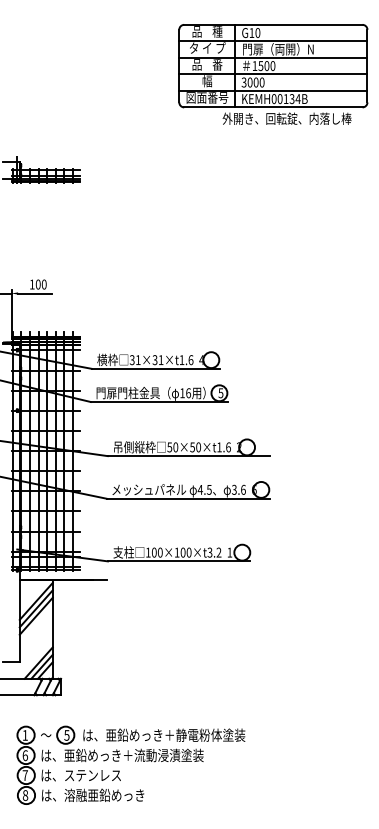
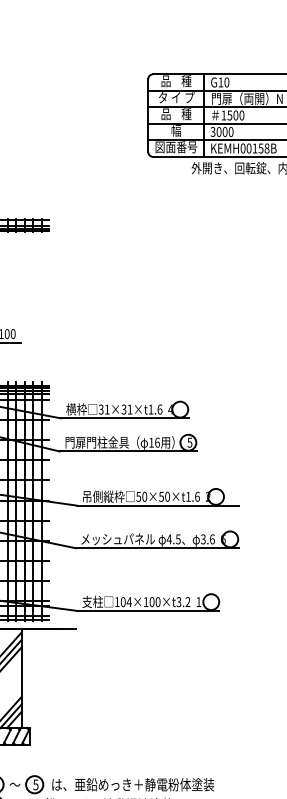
text: (217, 64) -> (186, 113), 品    番 -> 品    種
text: (295, 99) -> (264, 148), KEMH00134B -> KEMH00158B
text: (159, 552) -> (128, 601), 100×100×t3.2 -> 104×100×t3.2

